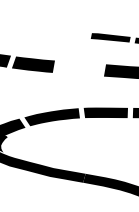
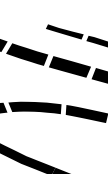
fill: (66, 33) -> (64, 31), added
fill: (79, 68) -> (69, 66), added

